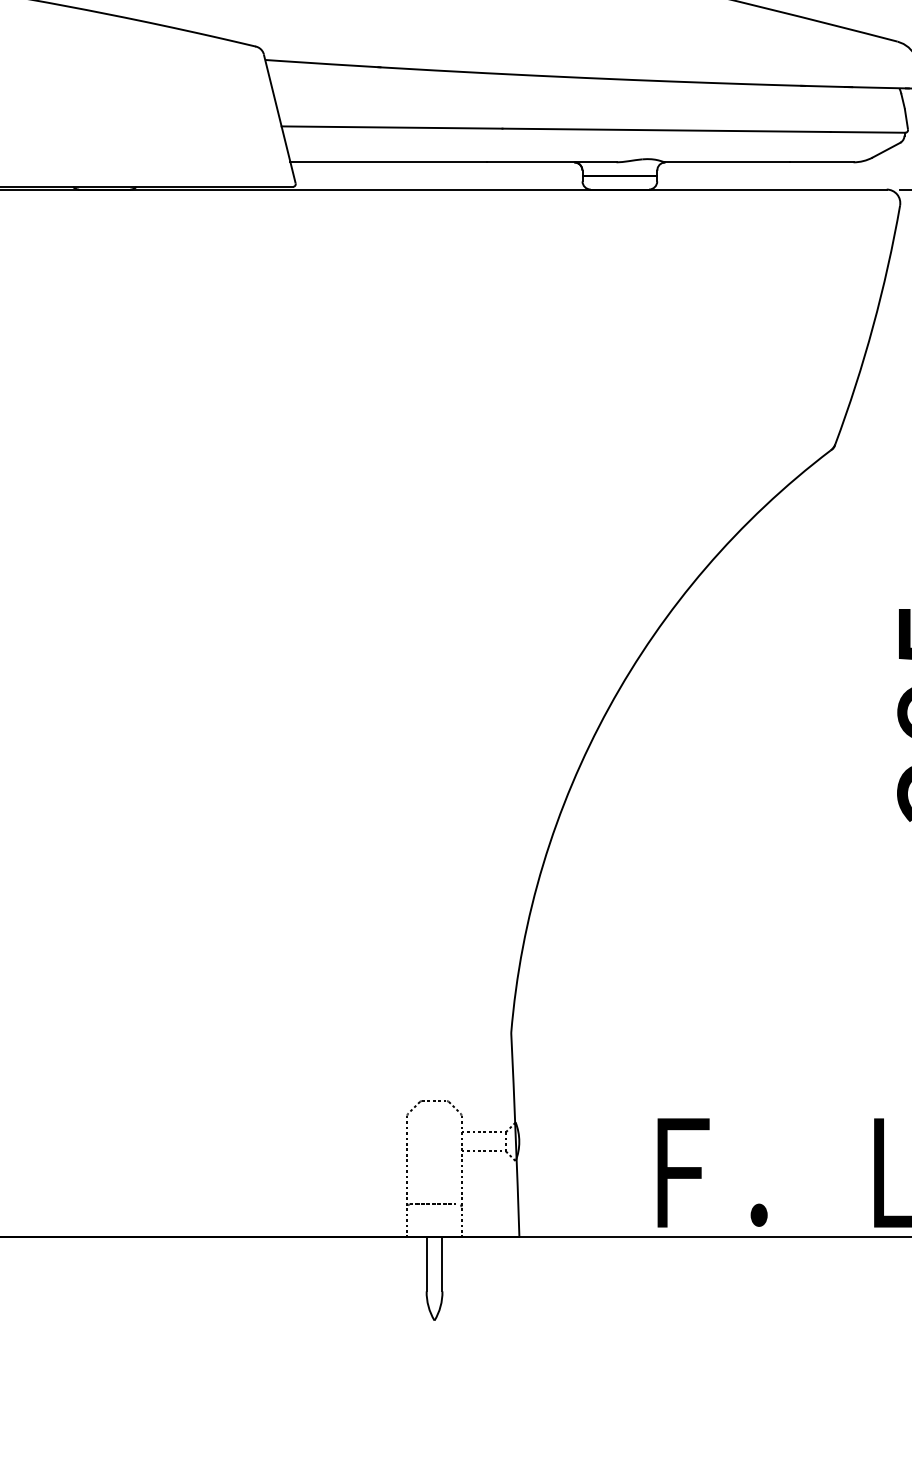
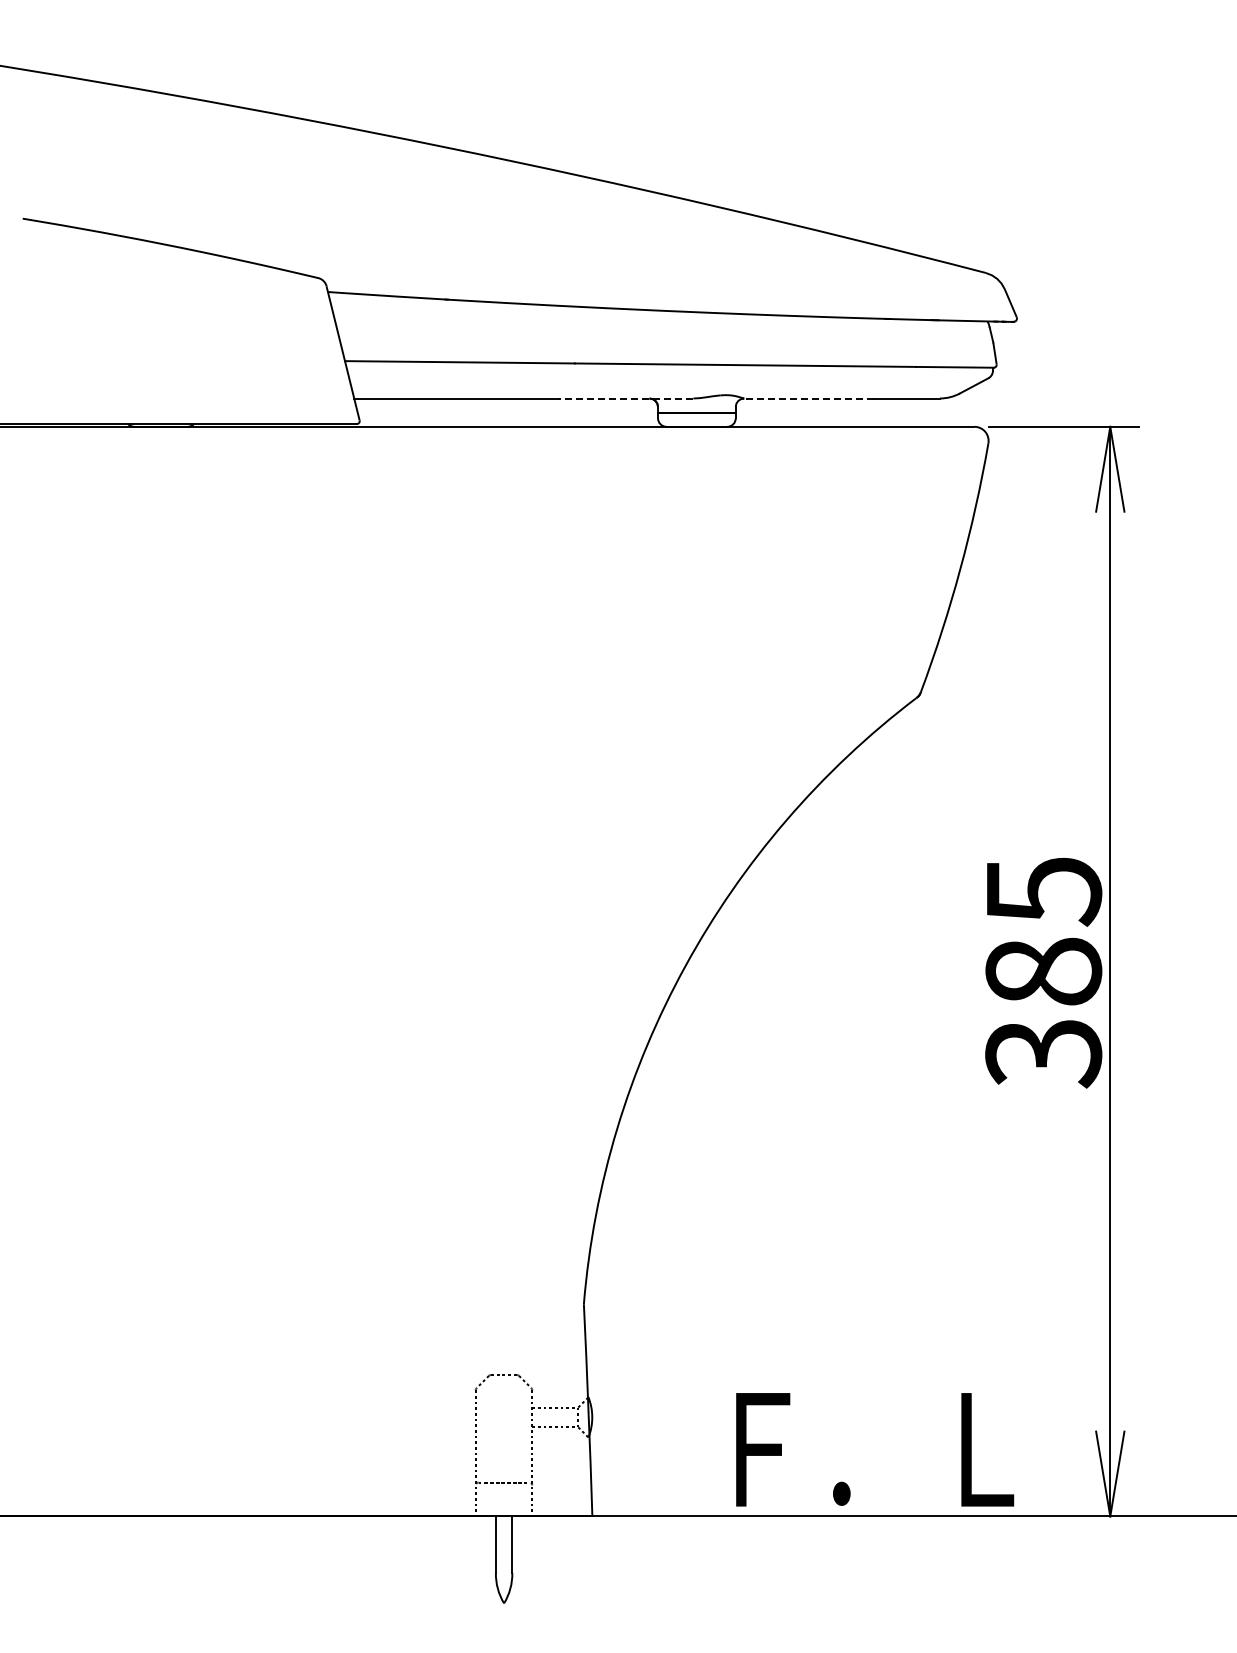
line: (551, 162) -> (625, 398), solid -> dashed
line: (727, 162) -> (808, 398), solid -> dashed

